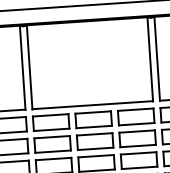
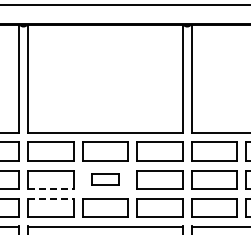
part: (95, 141) -> (105, 179), size x0.6
line: (52, 152) -> (50, 189), solid -> dashed
line: (53, 159) -> (50, 198), solid -> dashed

